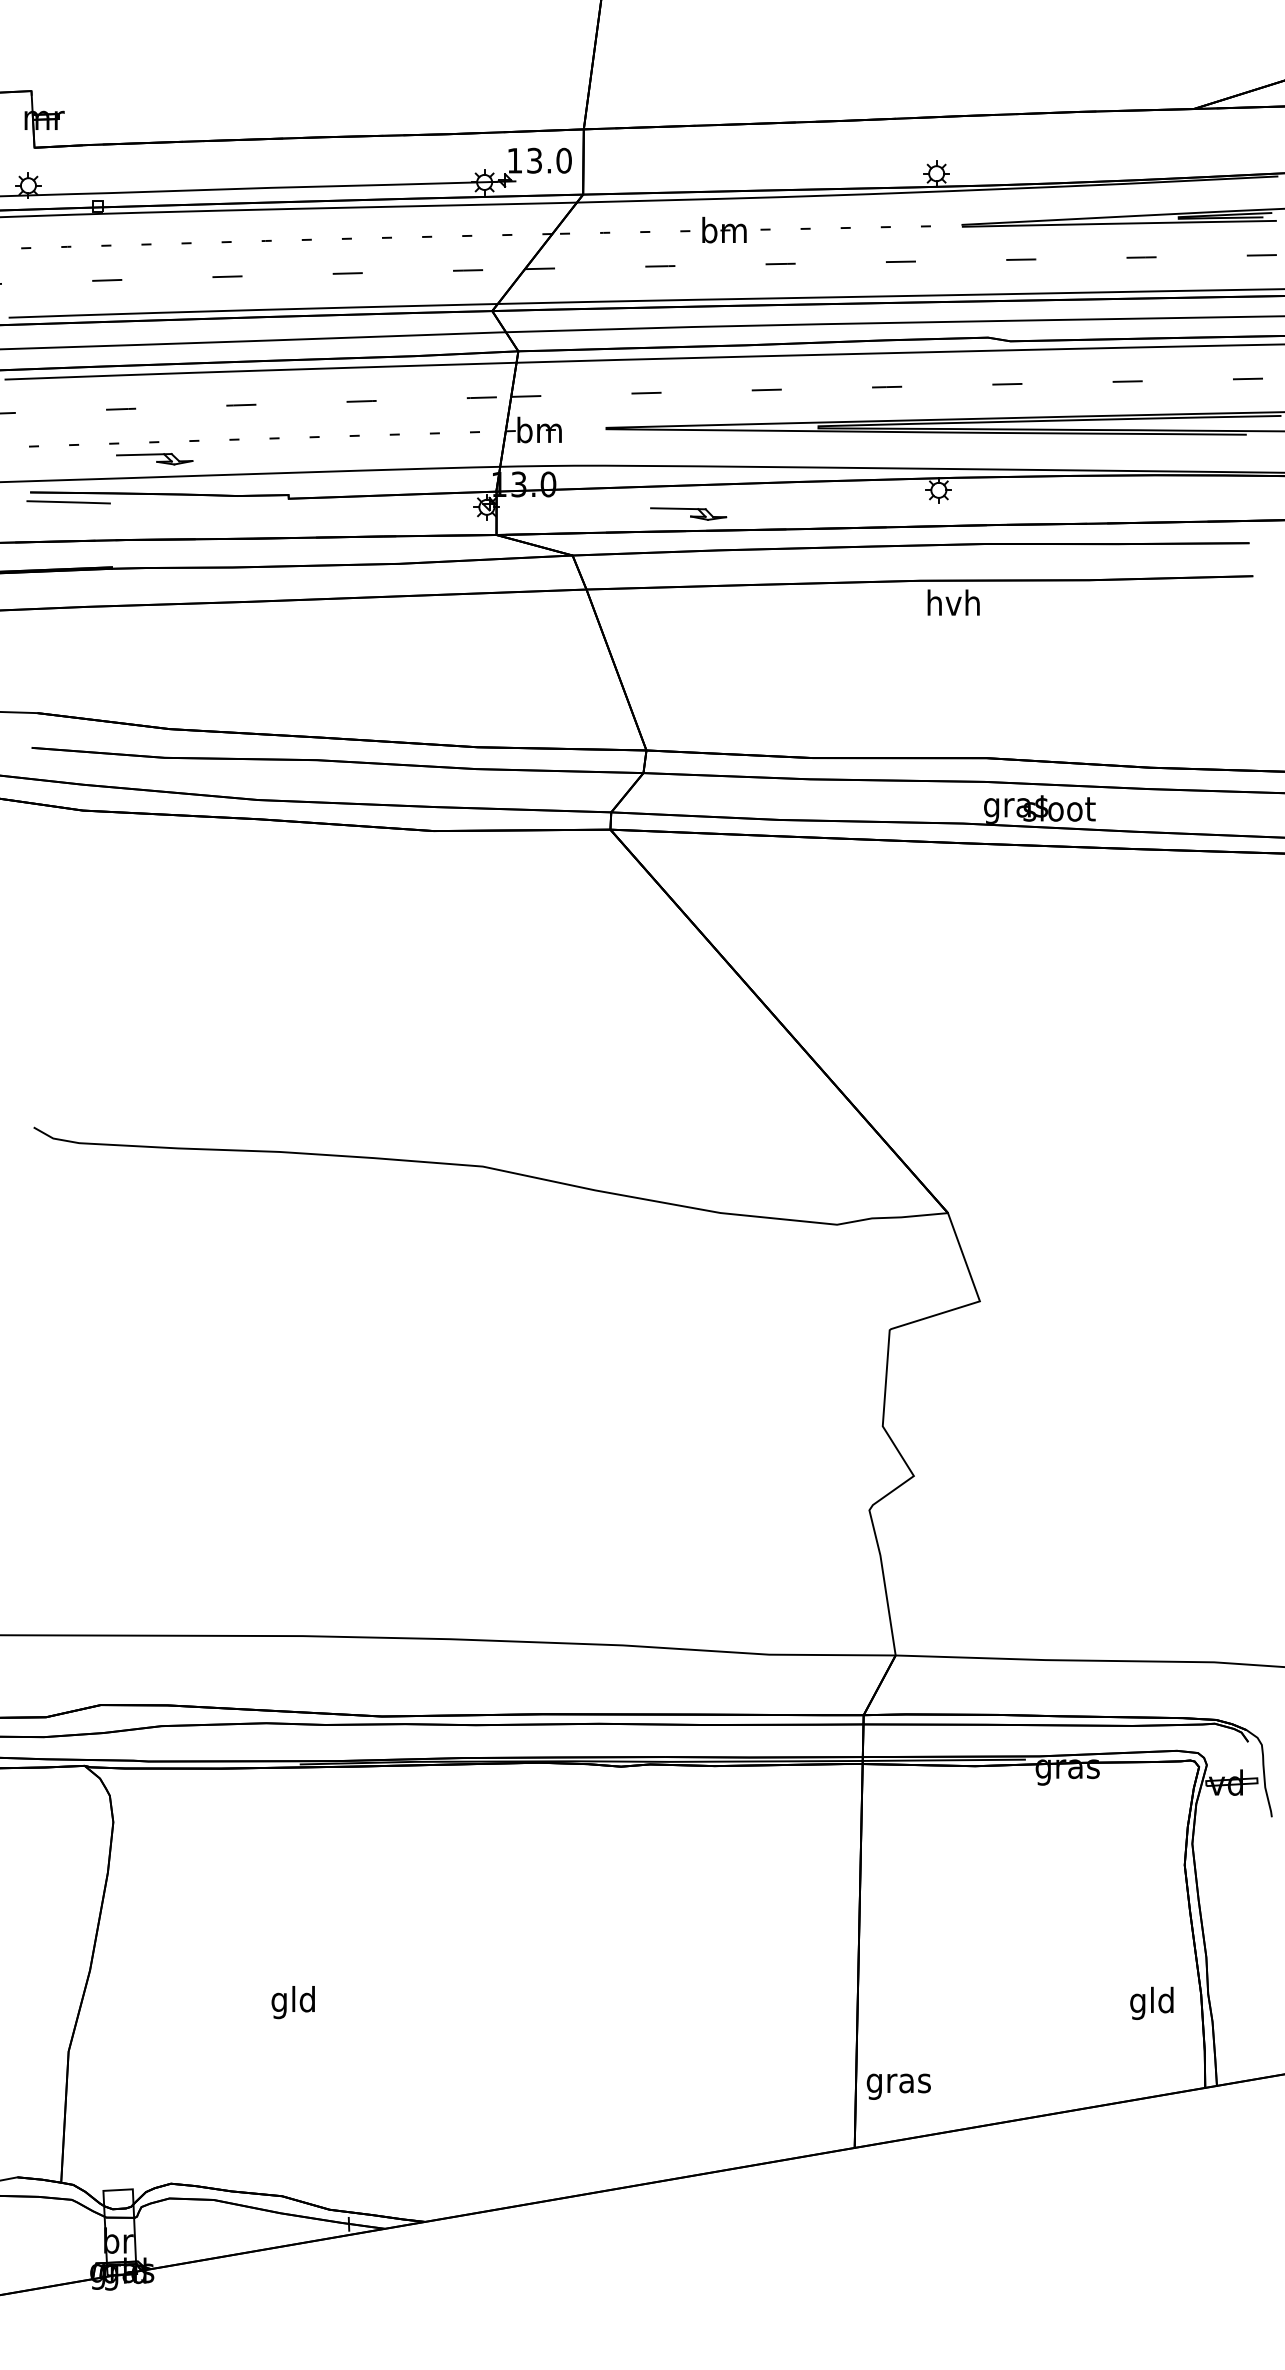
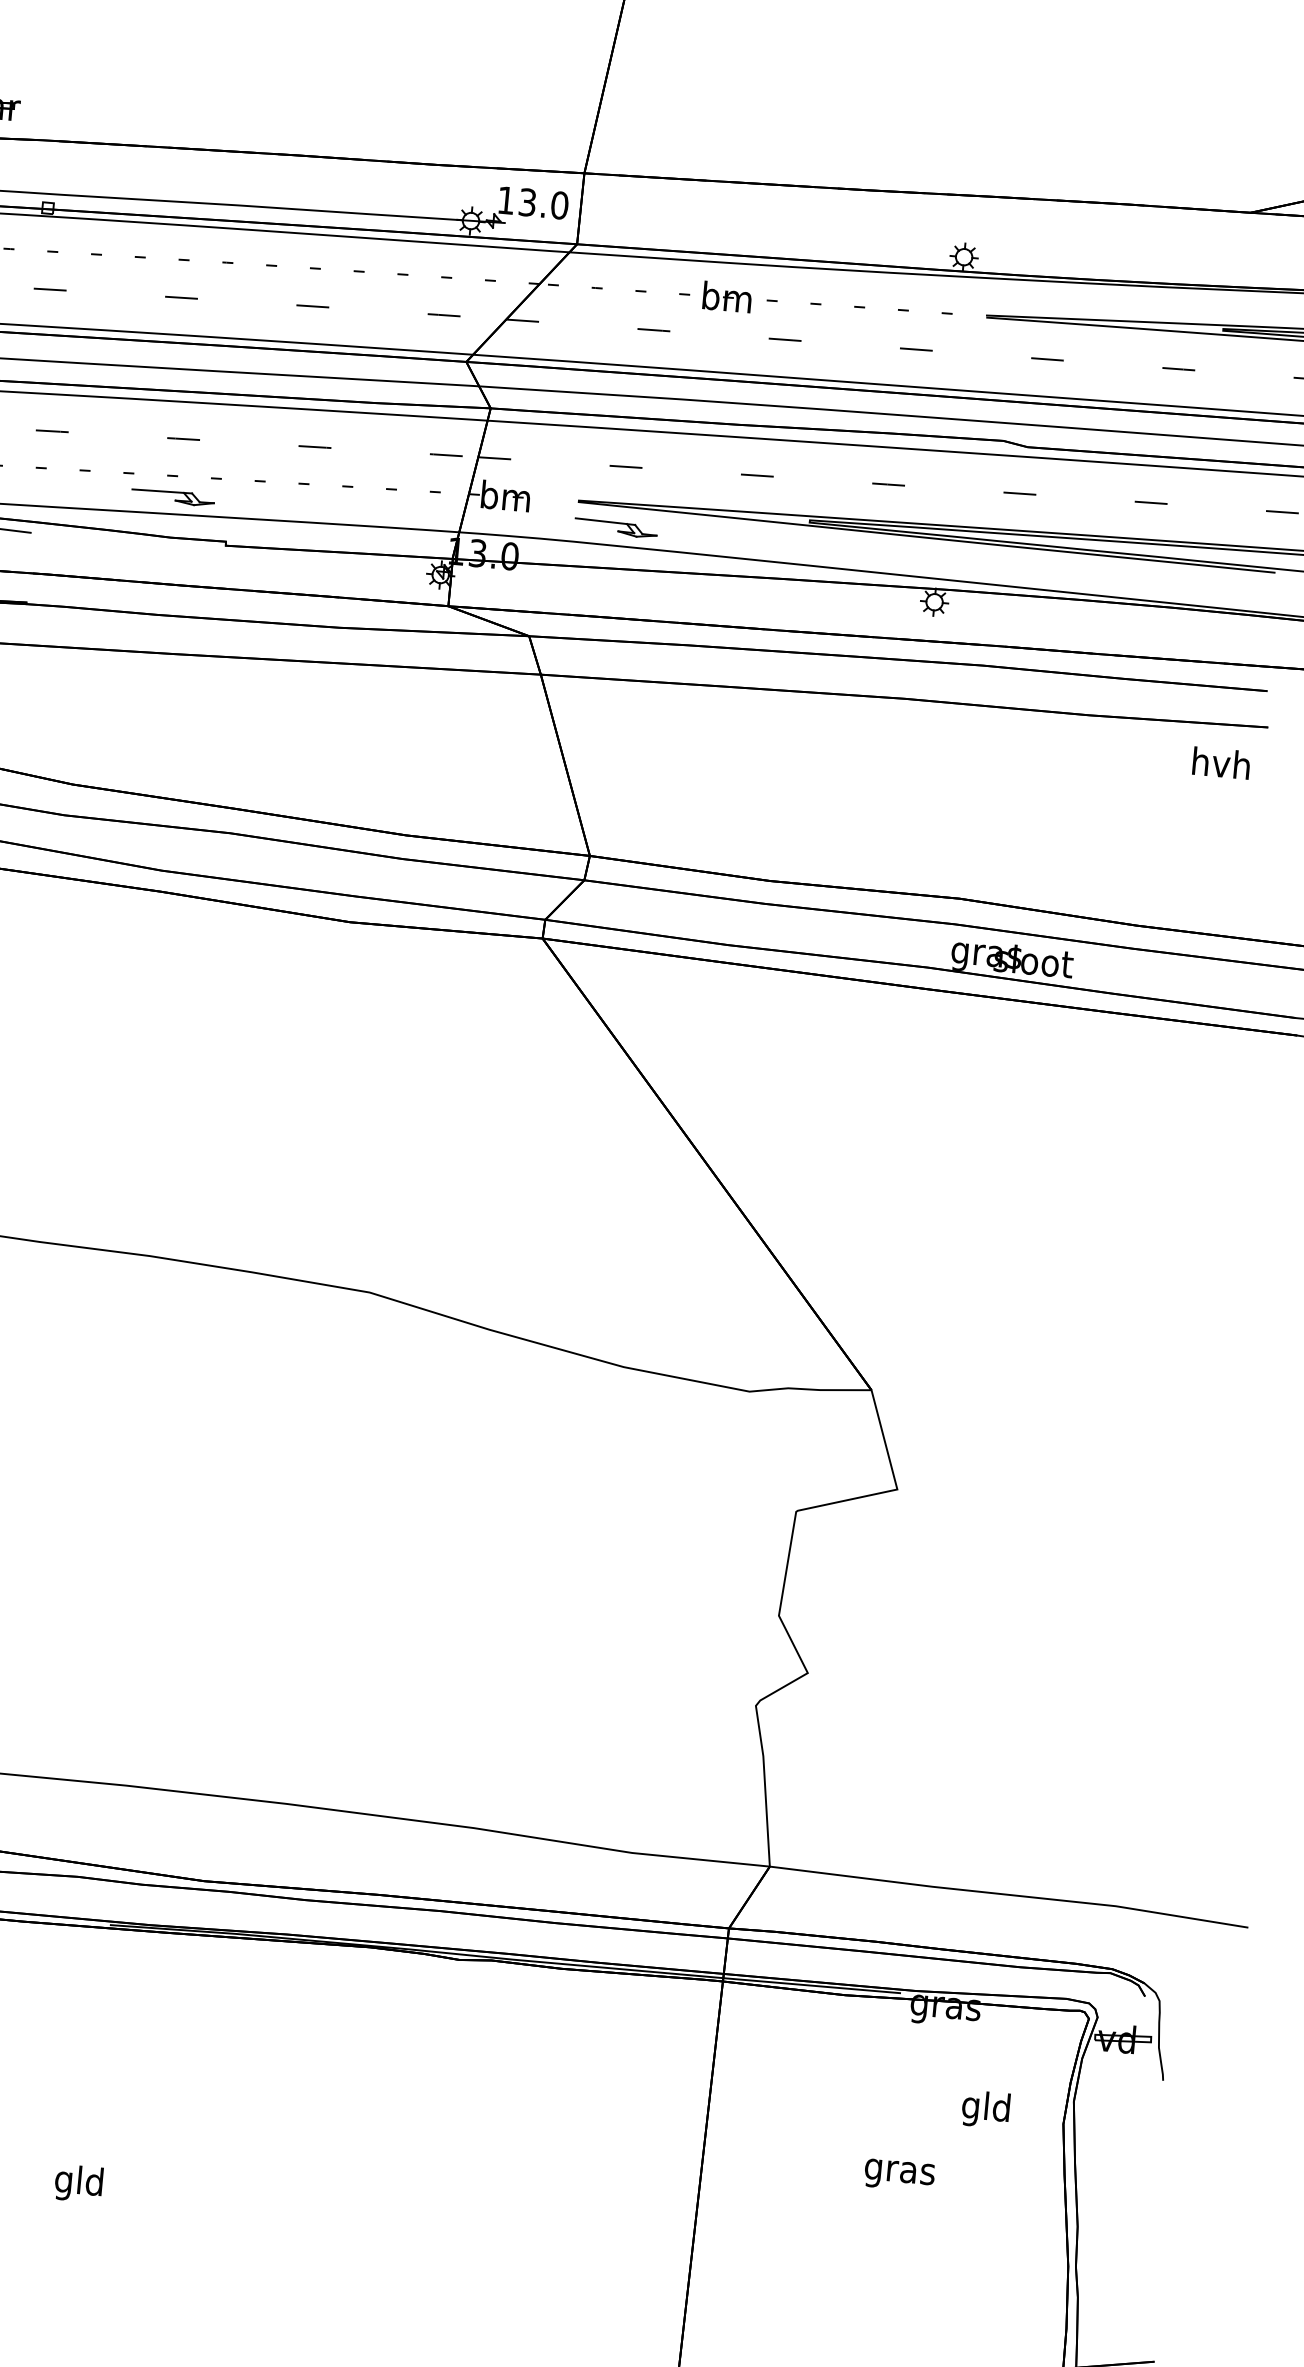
part: (154, 459) -> (172, 497), moved
part: (688, 513) -> (615, 527), moved
text: (953, 602) -> (1221, 762), moved
text: (1151, 2002) -> (985, 2108), moved
text: (898, 2086) -> (899, 2175), moved

